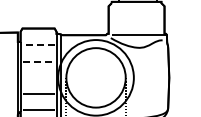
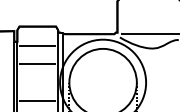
line: (38, 45) -> (37, 45), dashed -> solid
line: (39, 61) -> (38, 64), dashed -> solid

